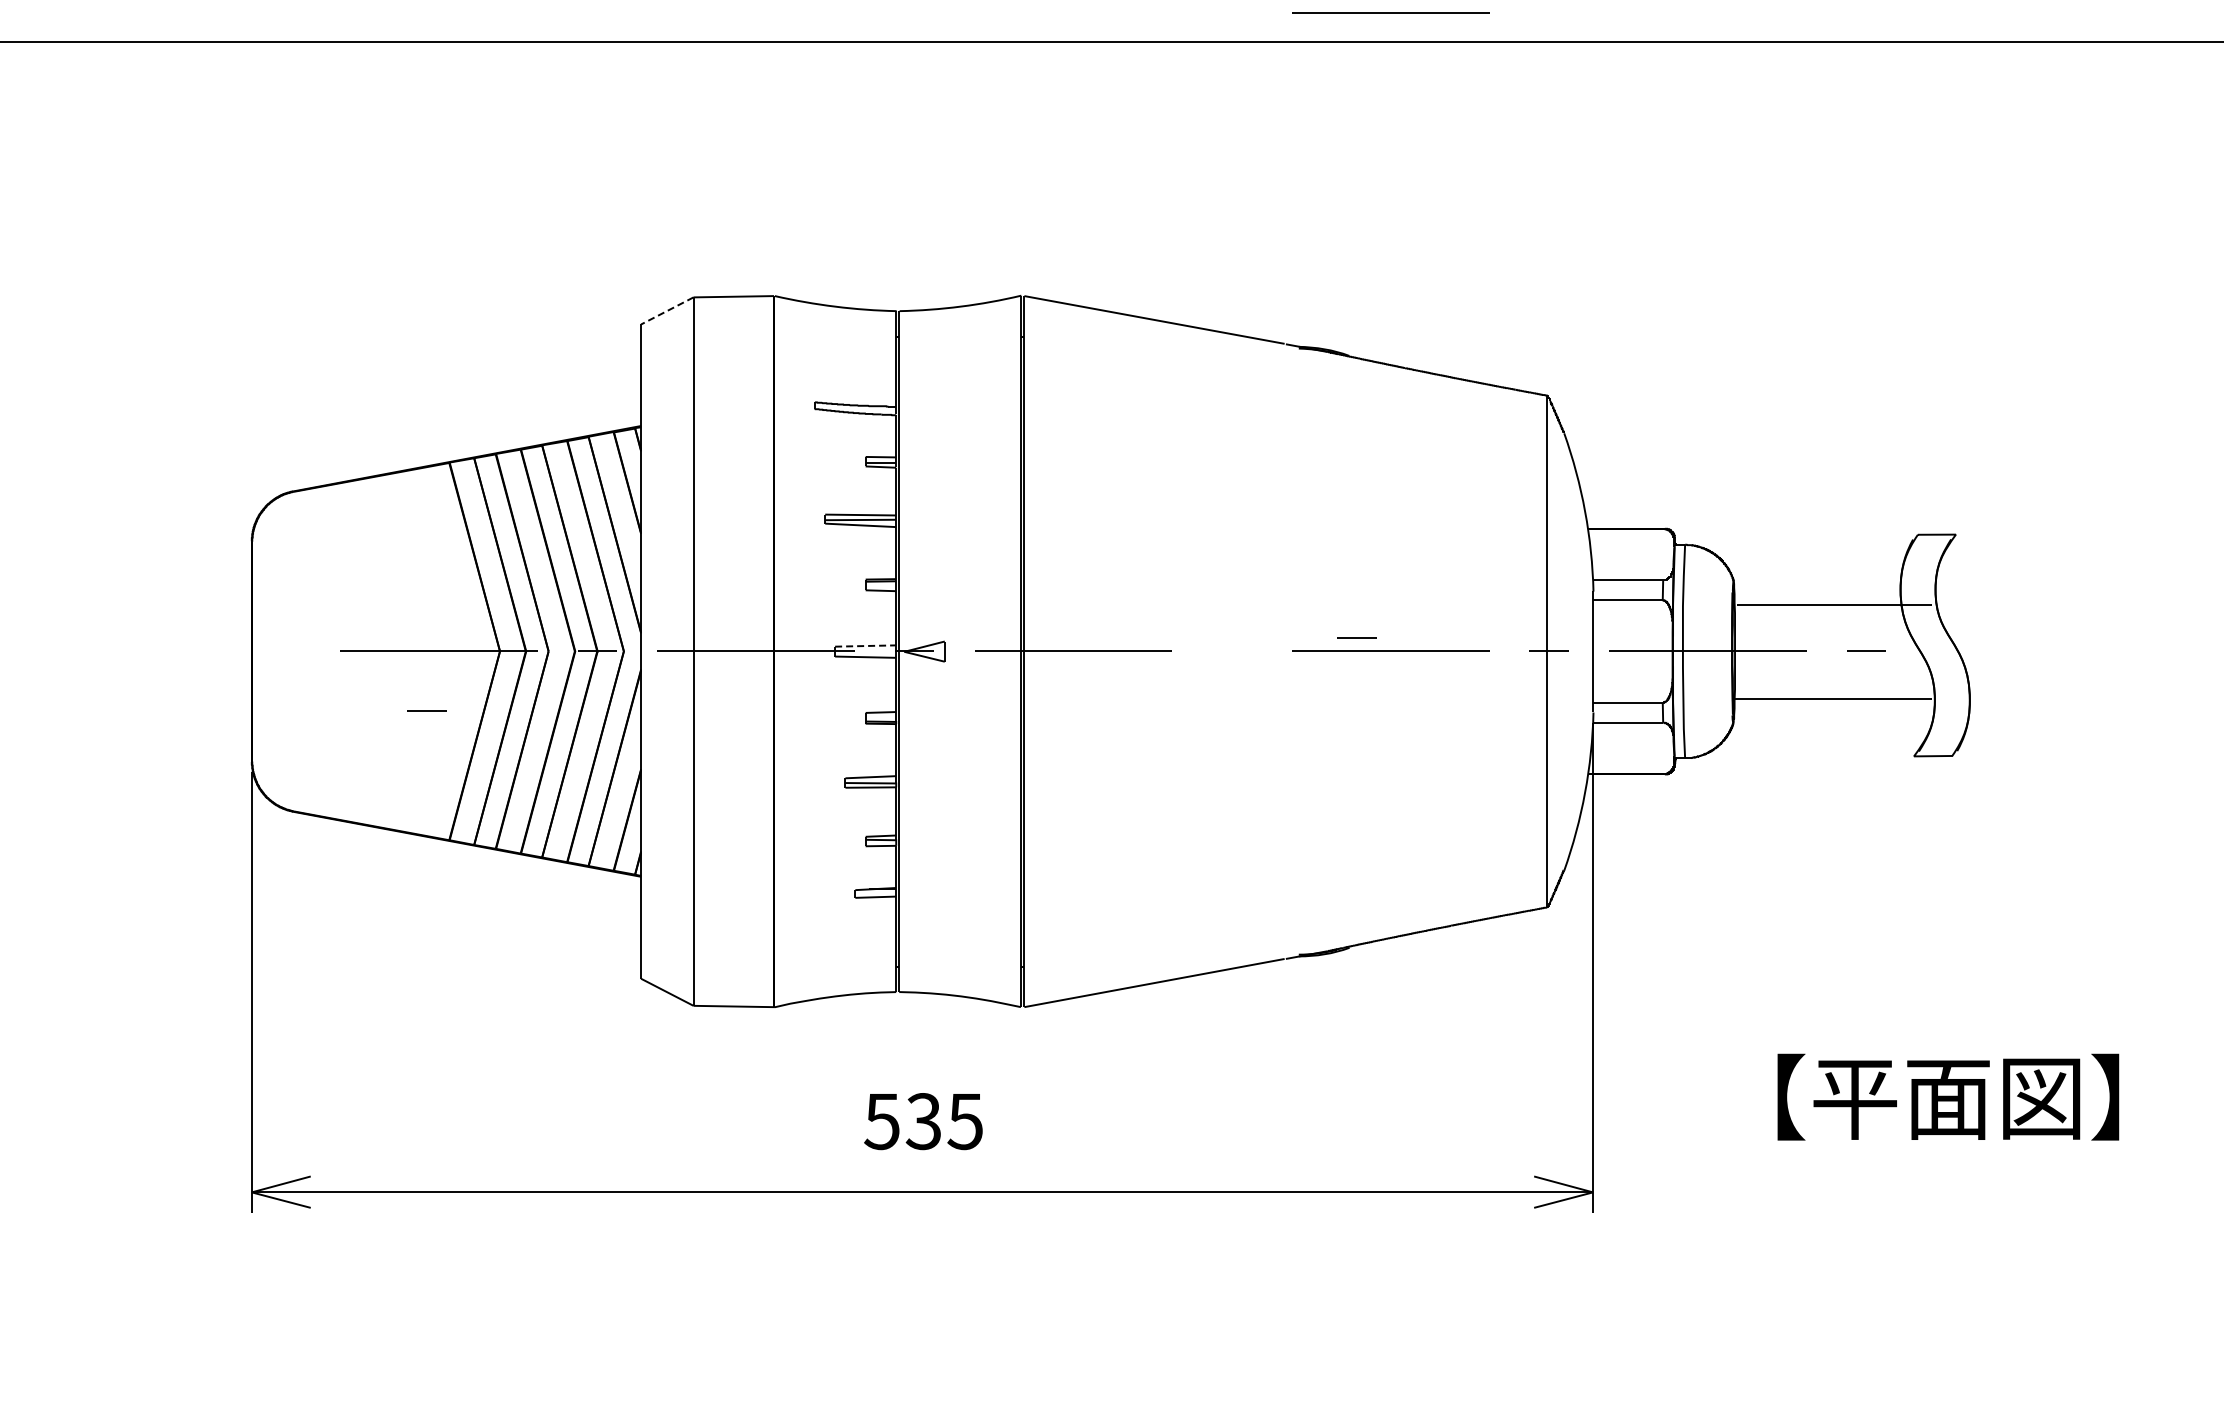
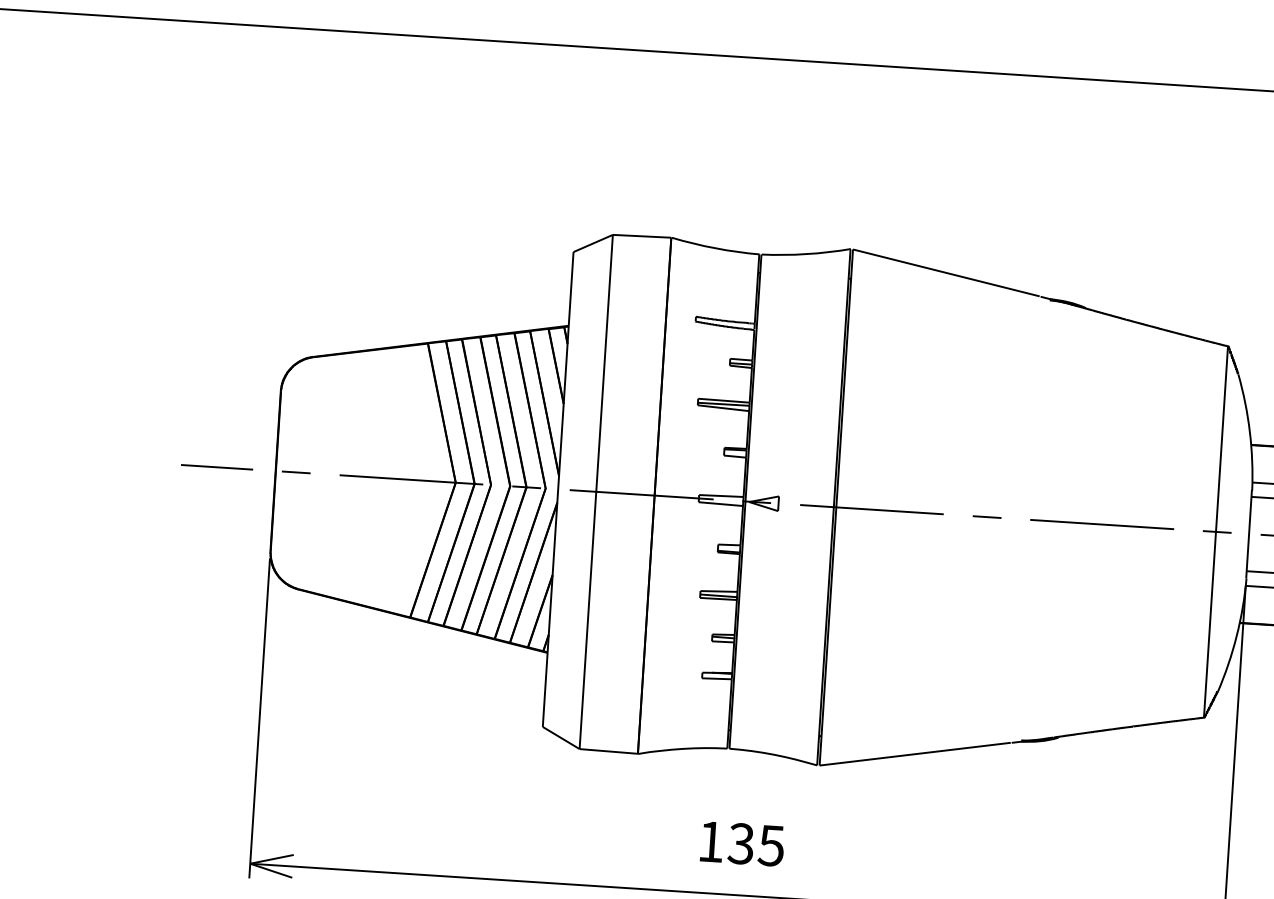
line: (1390, 12) -> (1132, 60), removed
line: (667, 310) -> (593, 243), dashed -> solid
line: (1356, 637) -> (986, 516), moved
line: (865, 646) -> (721, 496), dashed -> solid
line: (170, 650) -> (216, 466), added
line: (426, 710) -> (295, 471), moved
text: (881, 1122) -> (710, 842), 535 -> 135

